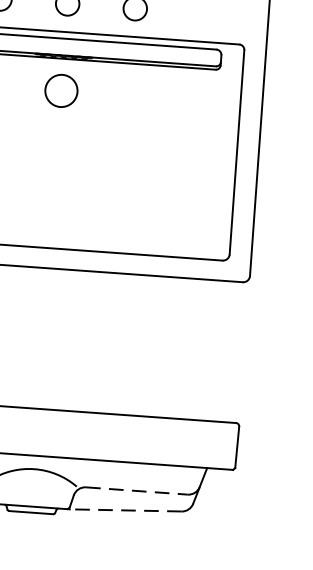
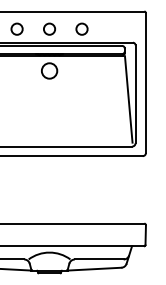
line: (221, 162) -> (128, 99), added
line: (137, 491) -> (99, 259), dashed -> solid
line: (125, 511) -> (94, 269), dashed -> solid

